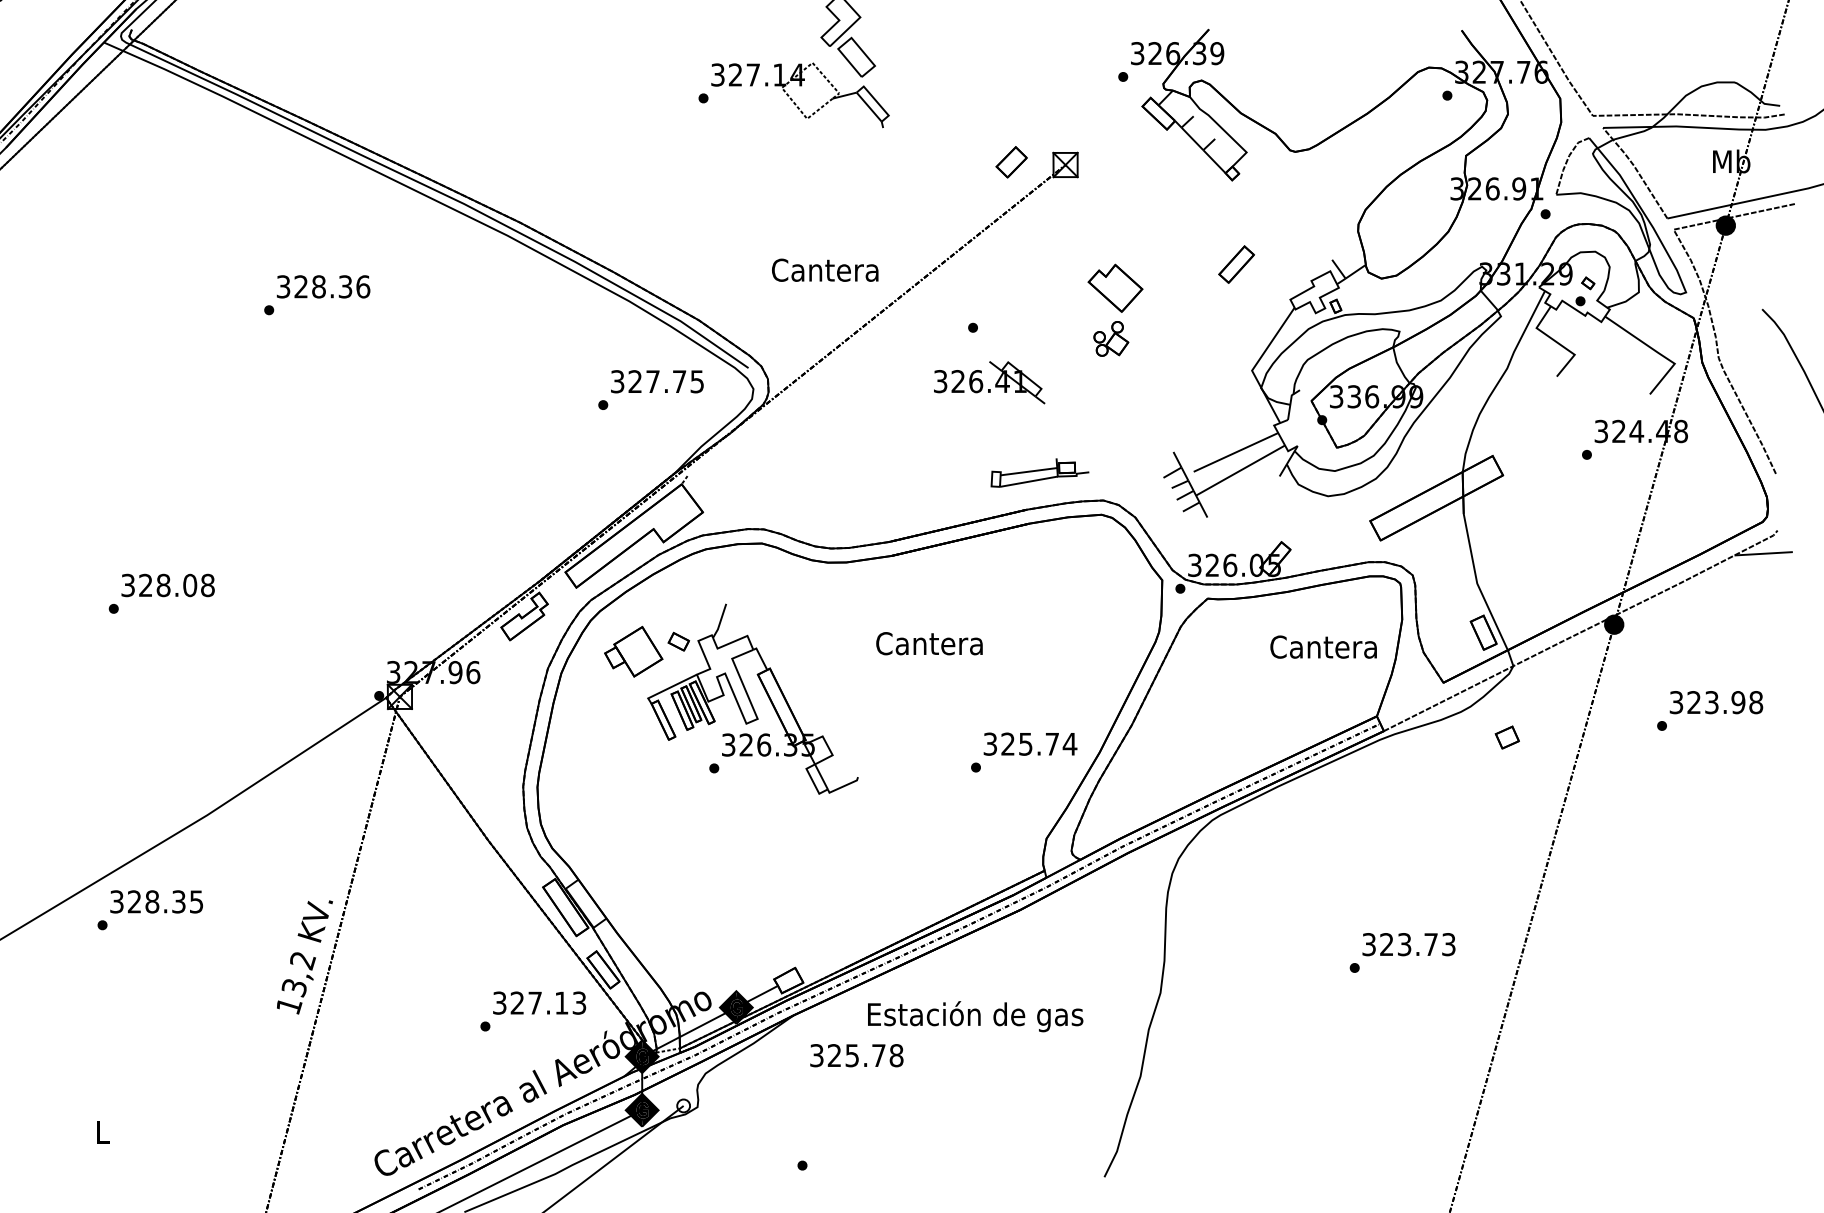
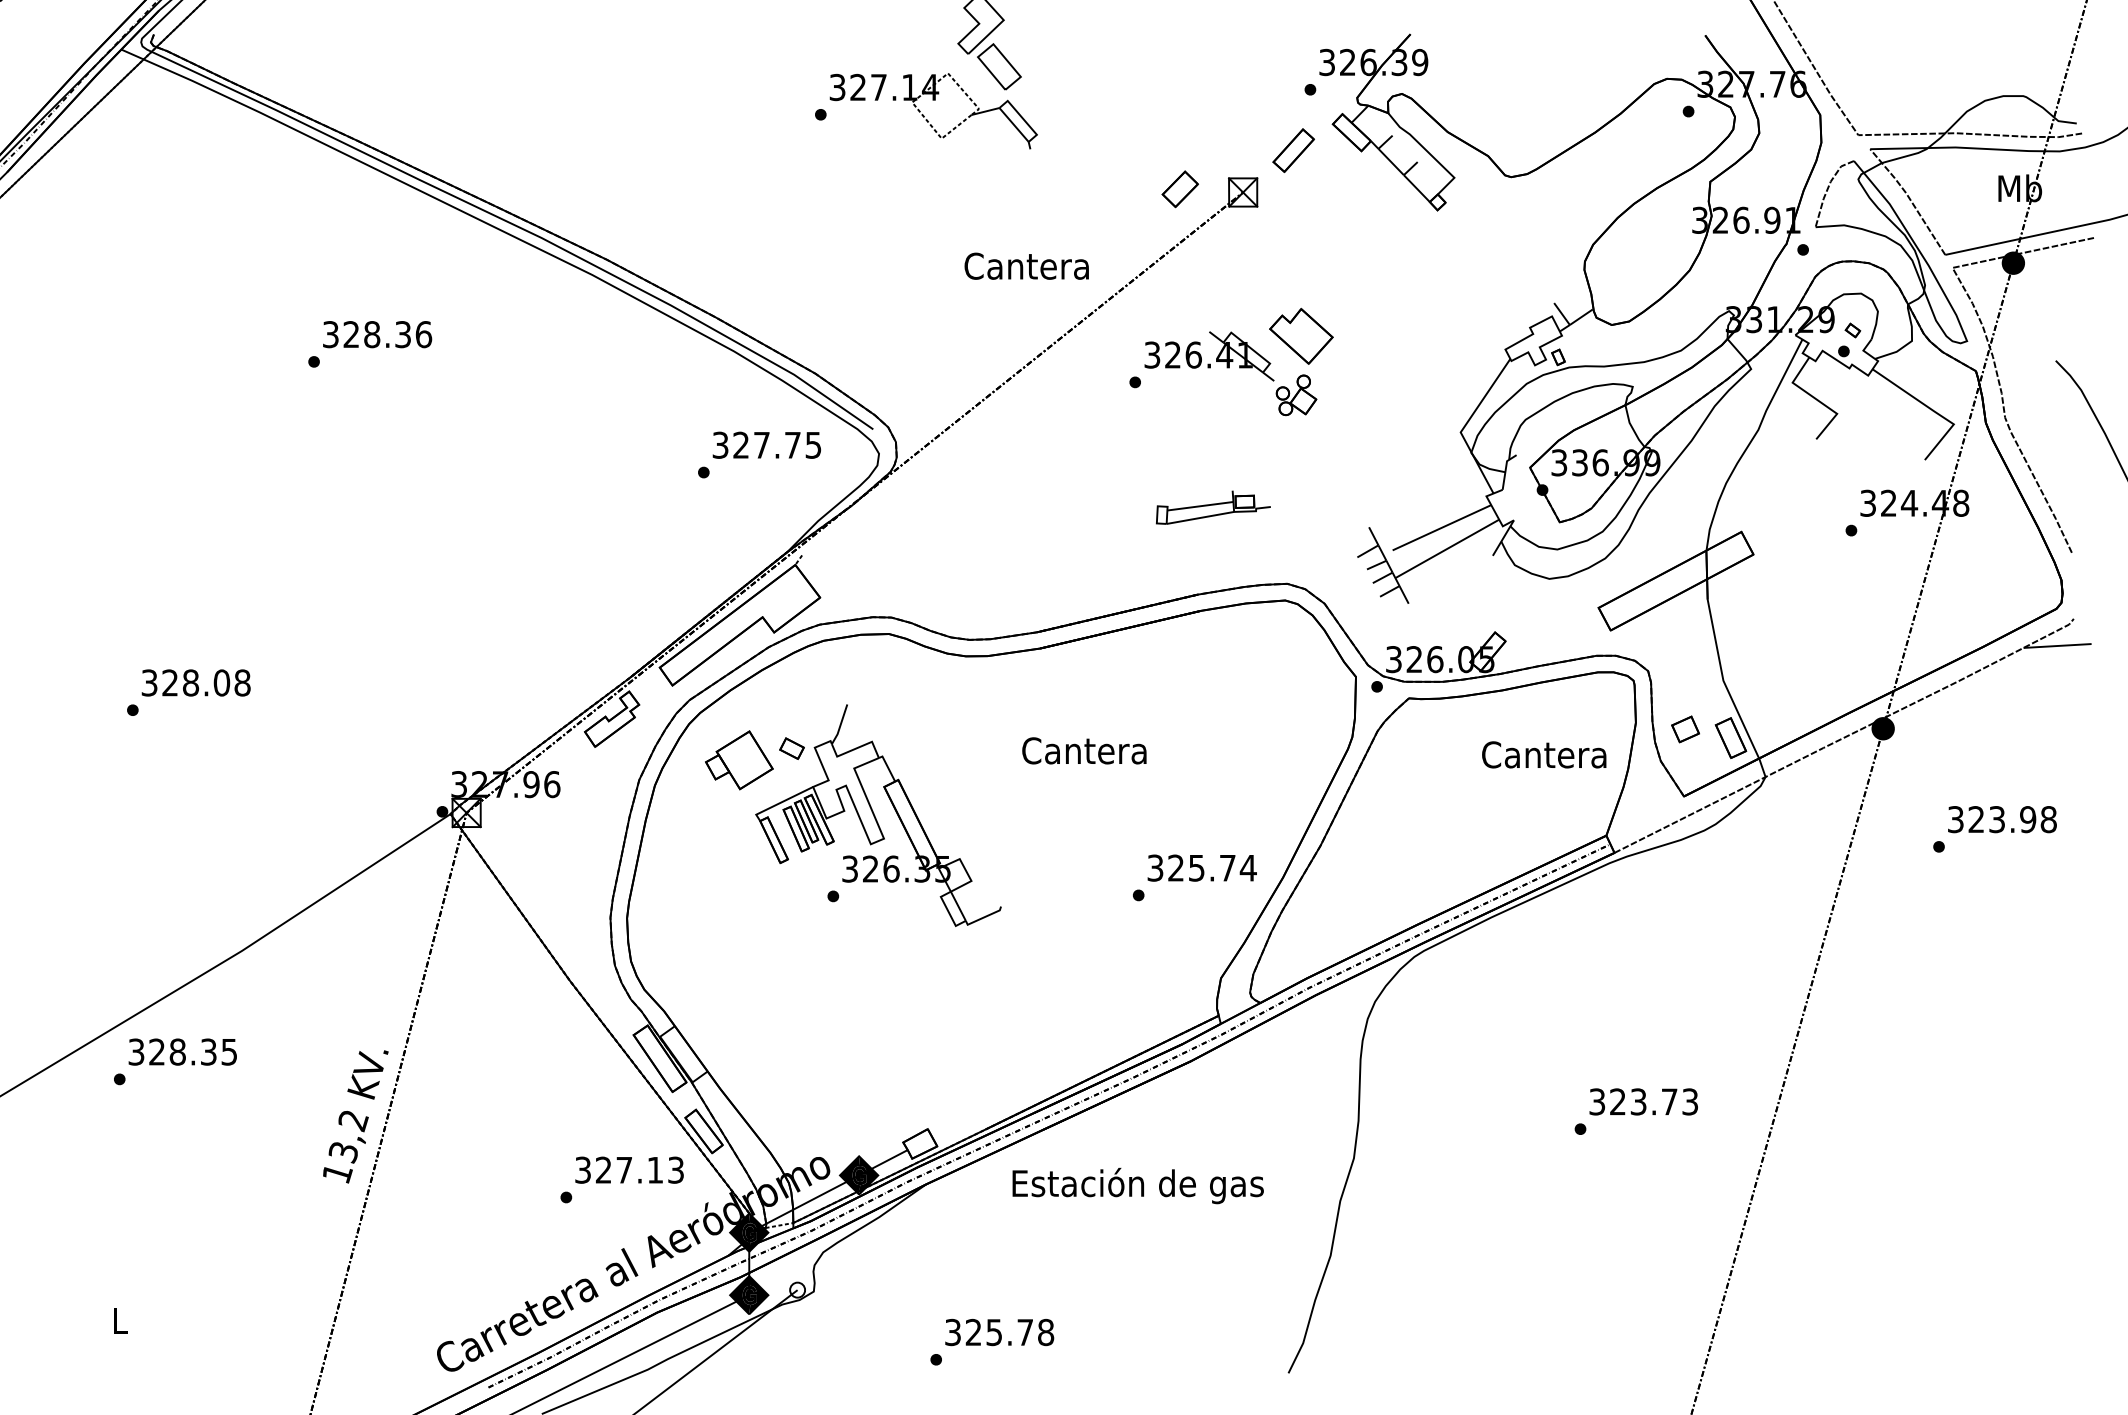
part: (1236, 264) -> (1293, 150), moved
text: (824, 269) -> (1026, 265), moved
part: (989, 388) -> (1209, 363), moved
part: (1040, 472) -> (1213, 507), moved
part: (1507, 737) -> (1685, 729), moved
text: (856, 1055) -> (999, 1332), moved

